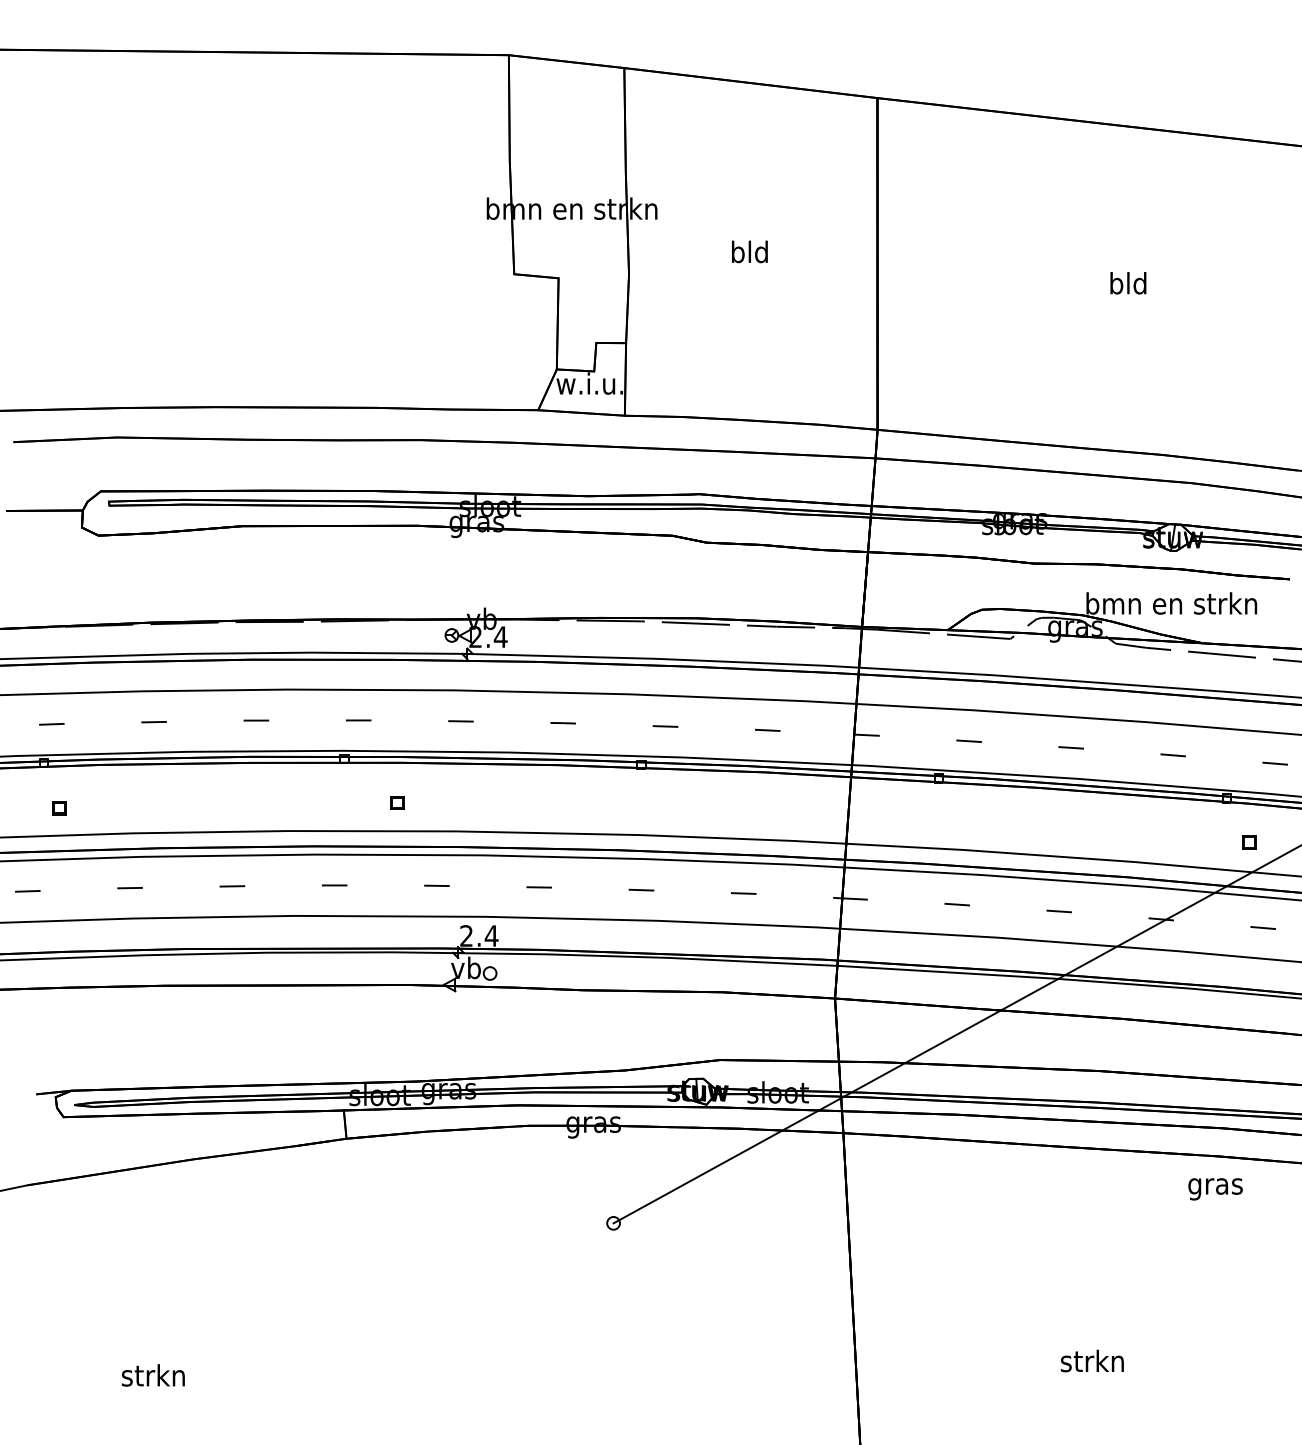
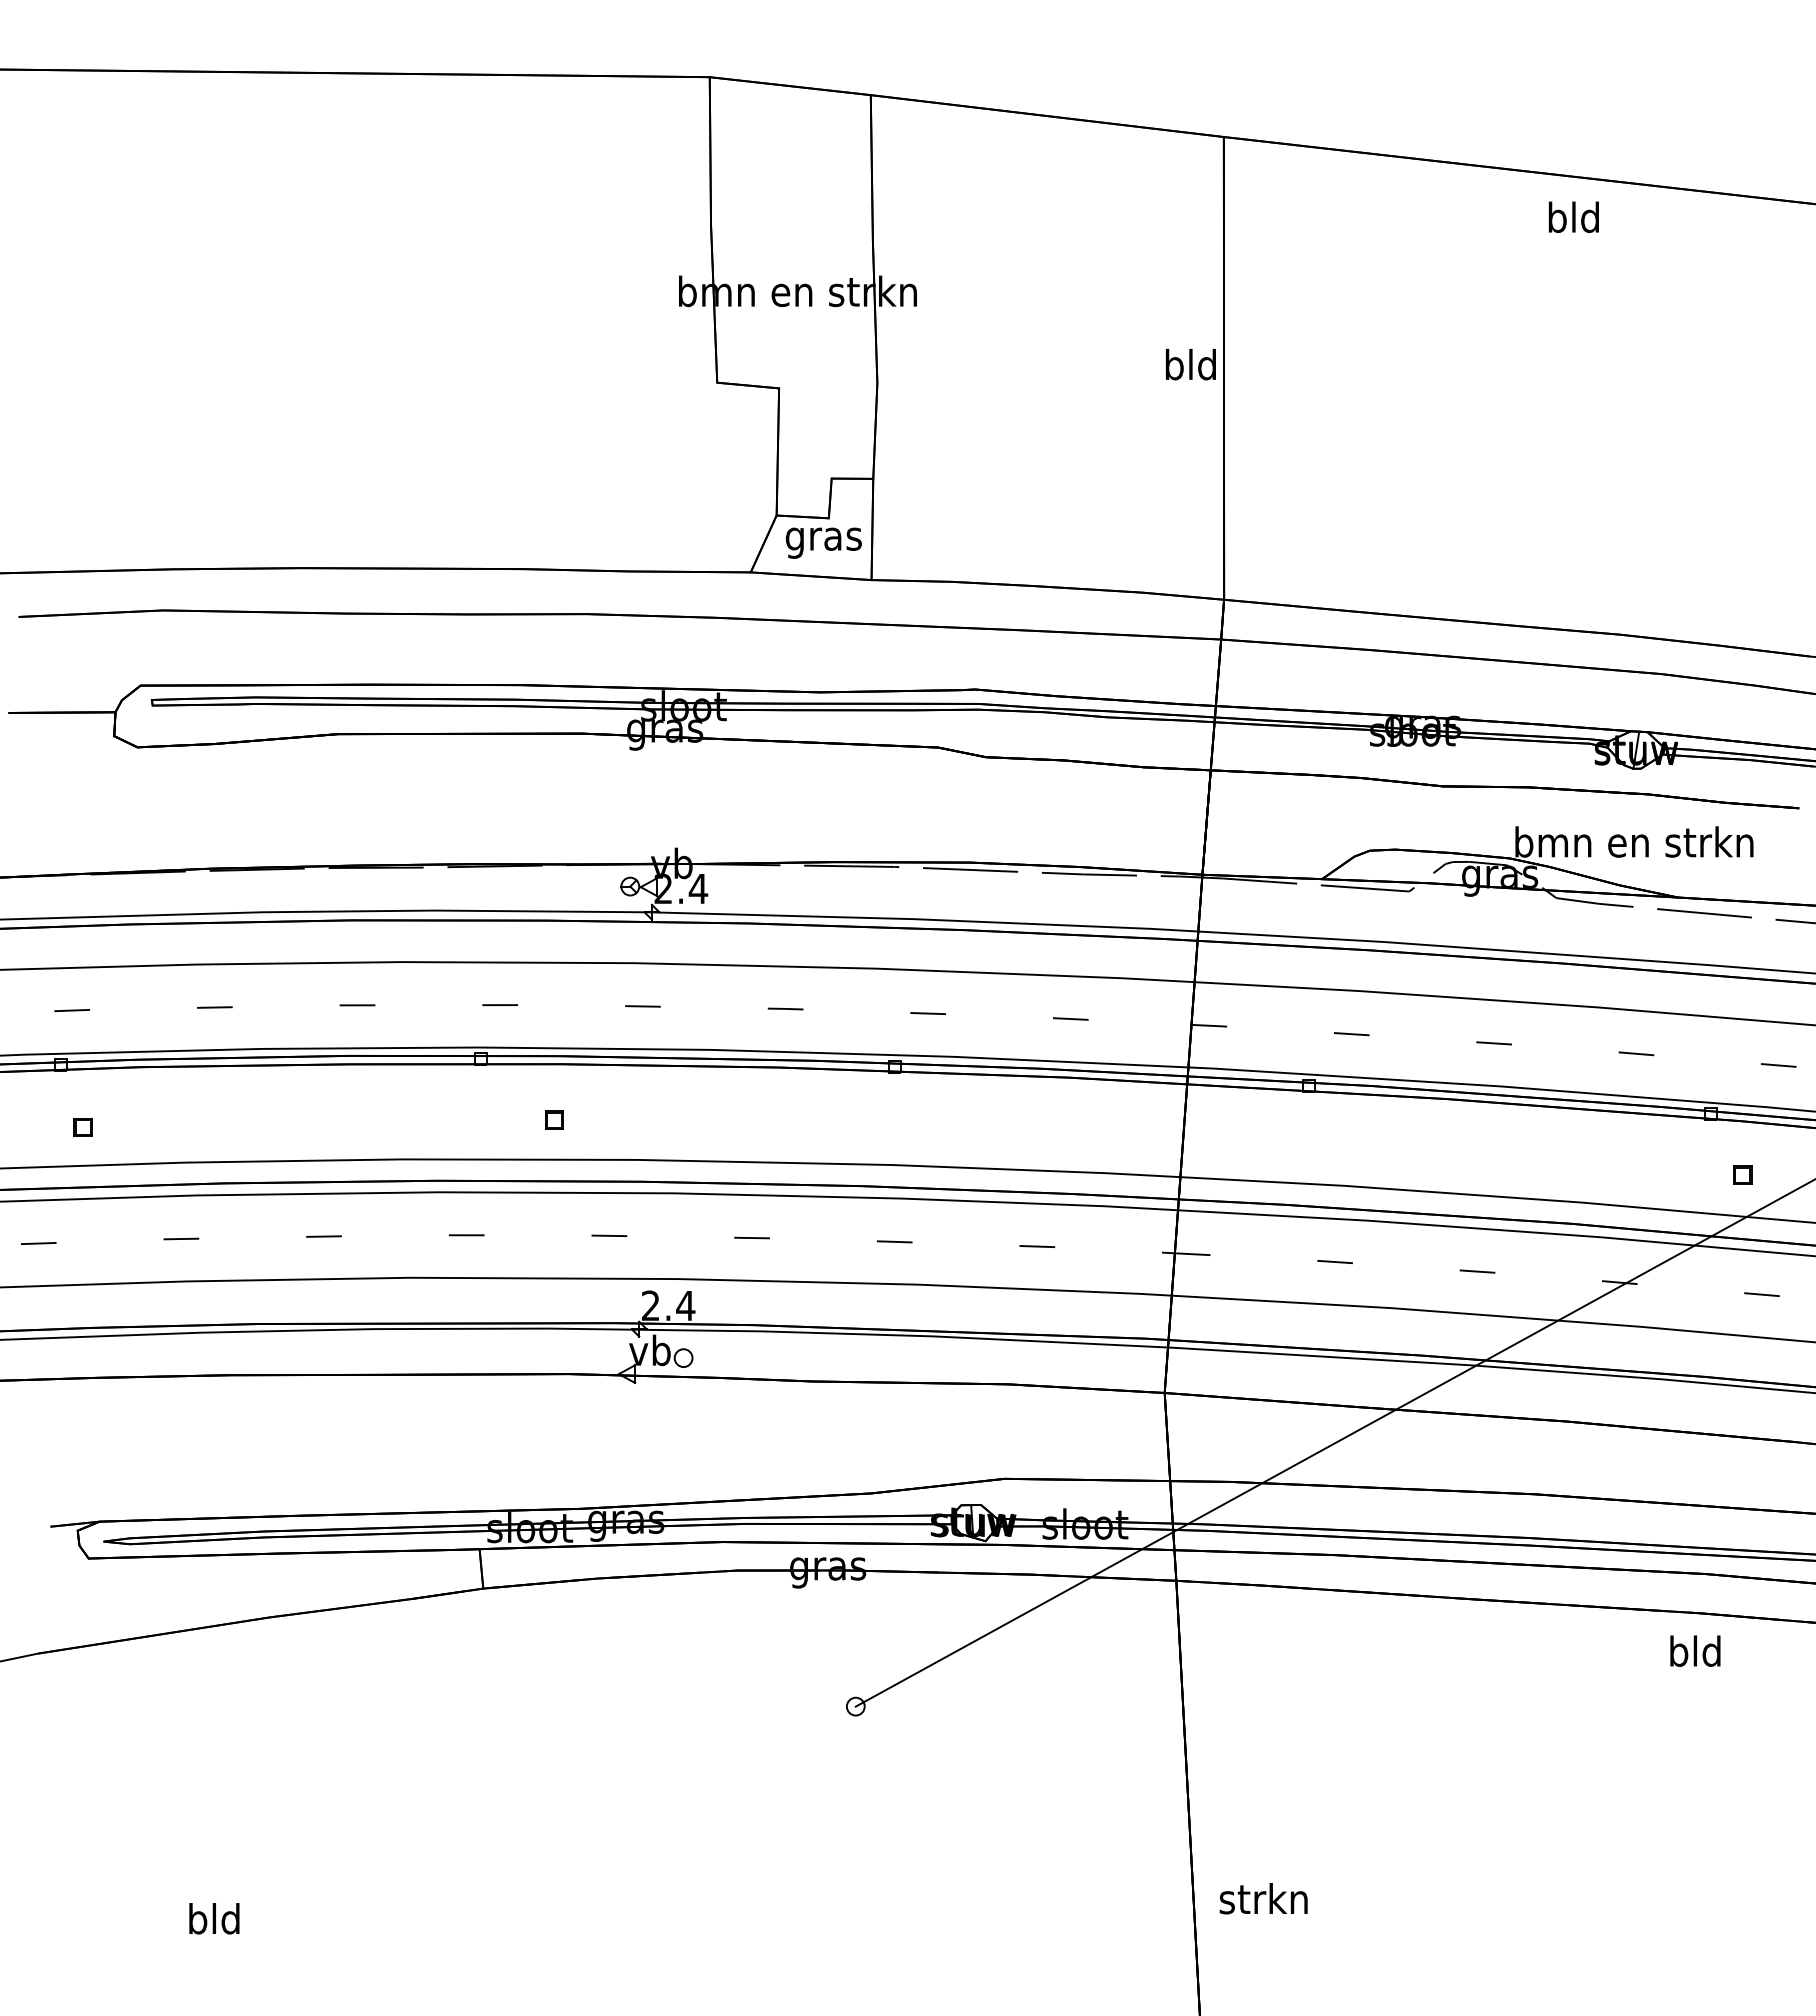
text: (749, 251) -> (1190, 364), moved
text: (1128, 282) -> (1573, 216), moved
text: (589, 385) -> (822, 538), w.i.u. -> gras
text: (1215, 1185) -> (1695, 1654), gras -> bld
text: (1092, 1360) -> (1263, 1898), moved
text: (153, 1375) -> (213, 1918), strkn -> bld

